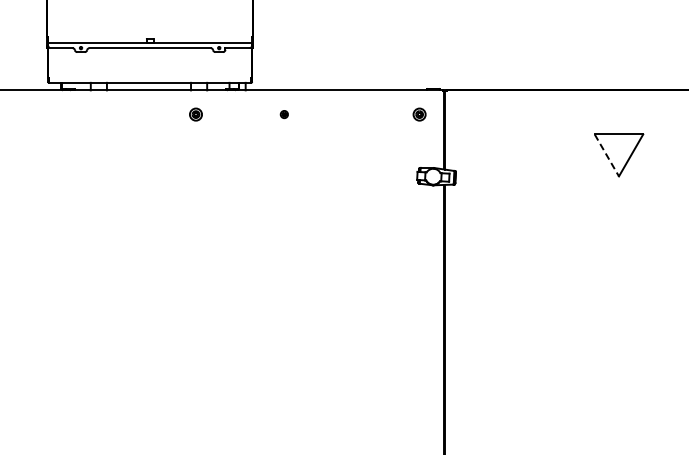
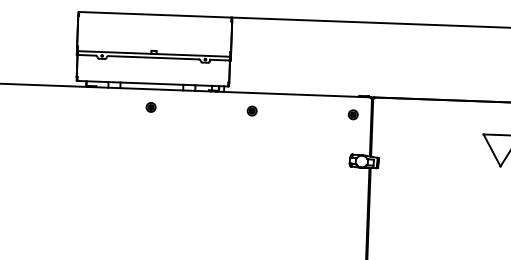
part: (195, 114) -> (150, 107), moved
part: (284, 114) -> (252, 111), size x1.67
line: (607, 155) -> (492, 150), dashed -> solid

